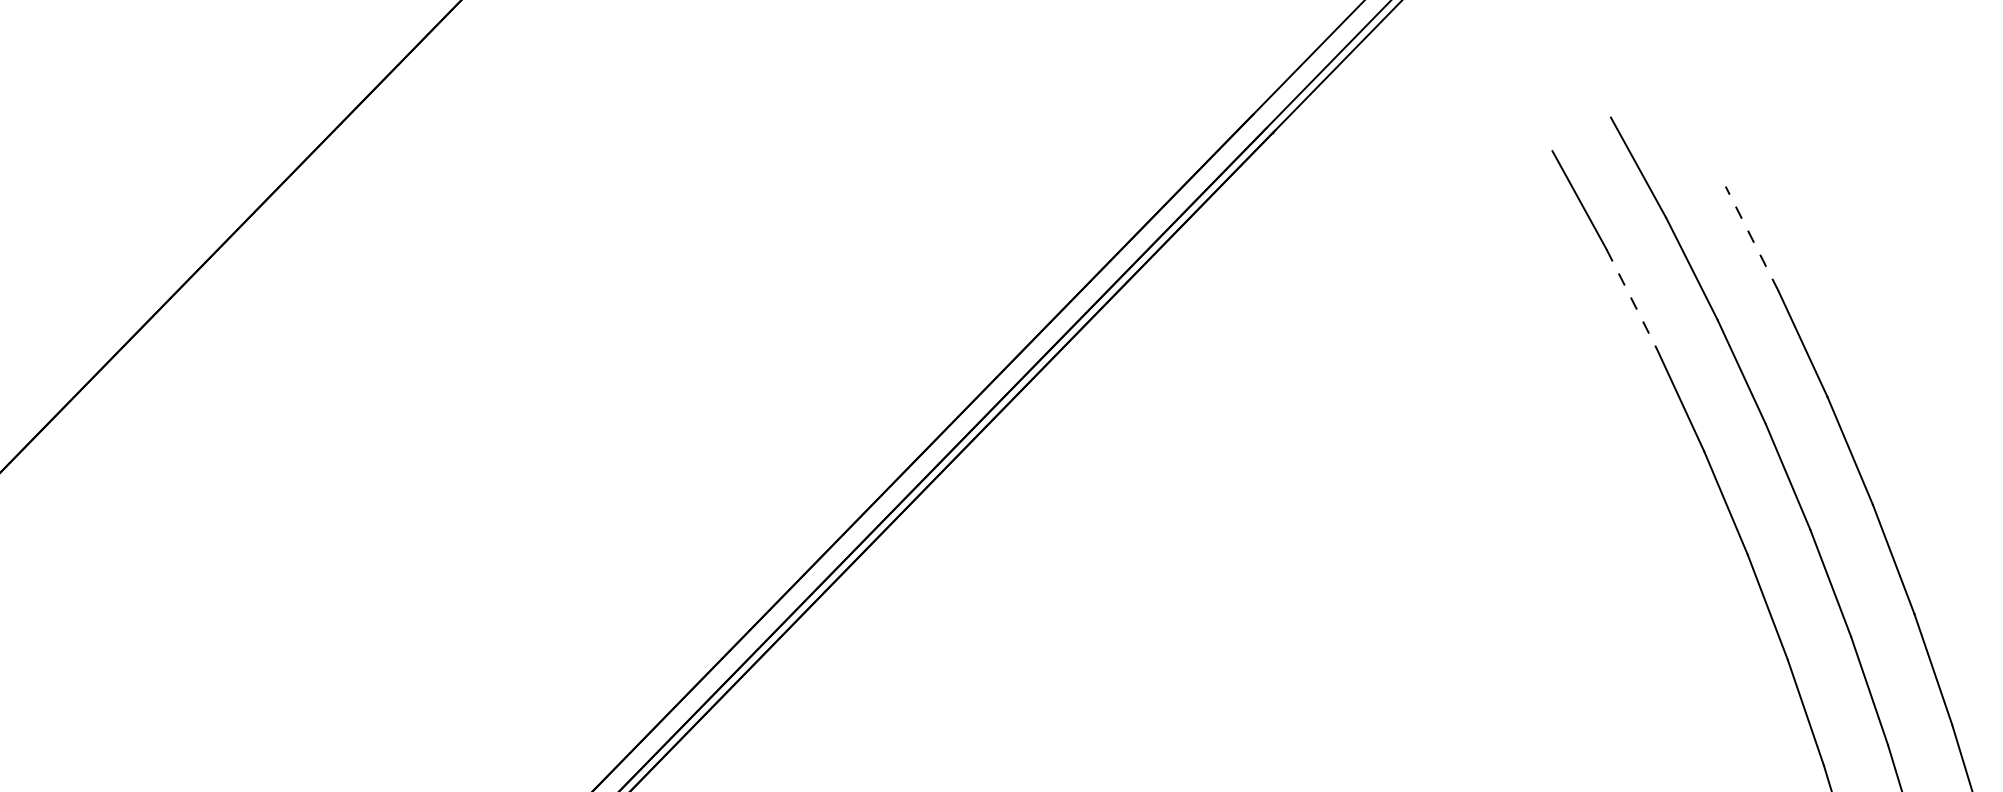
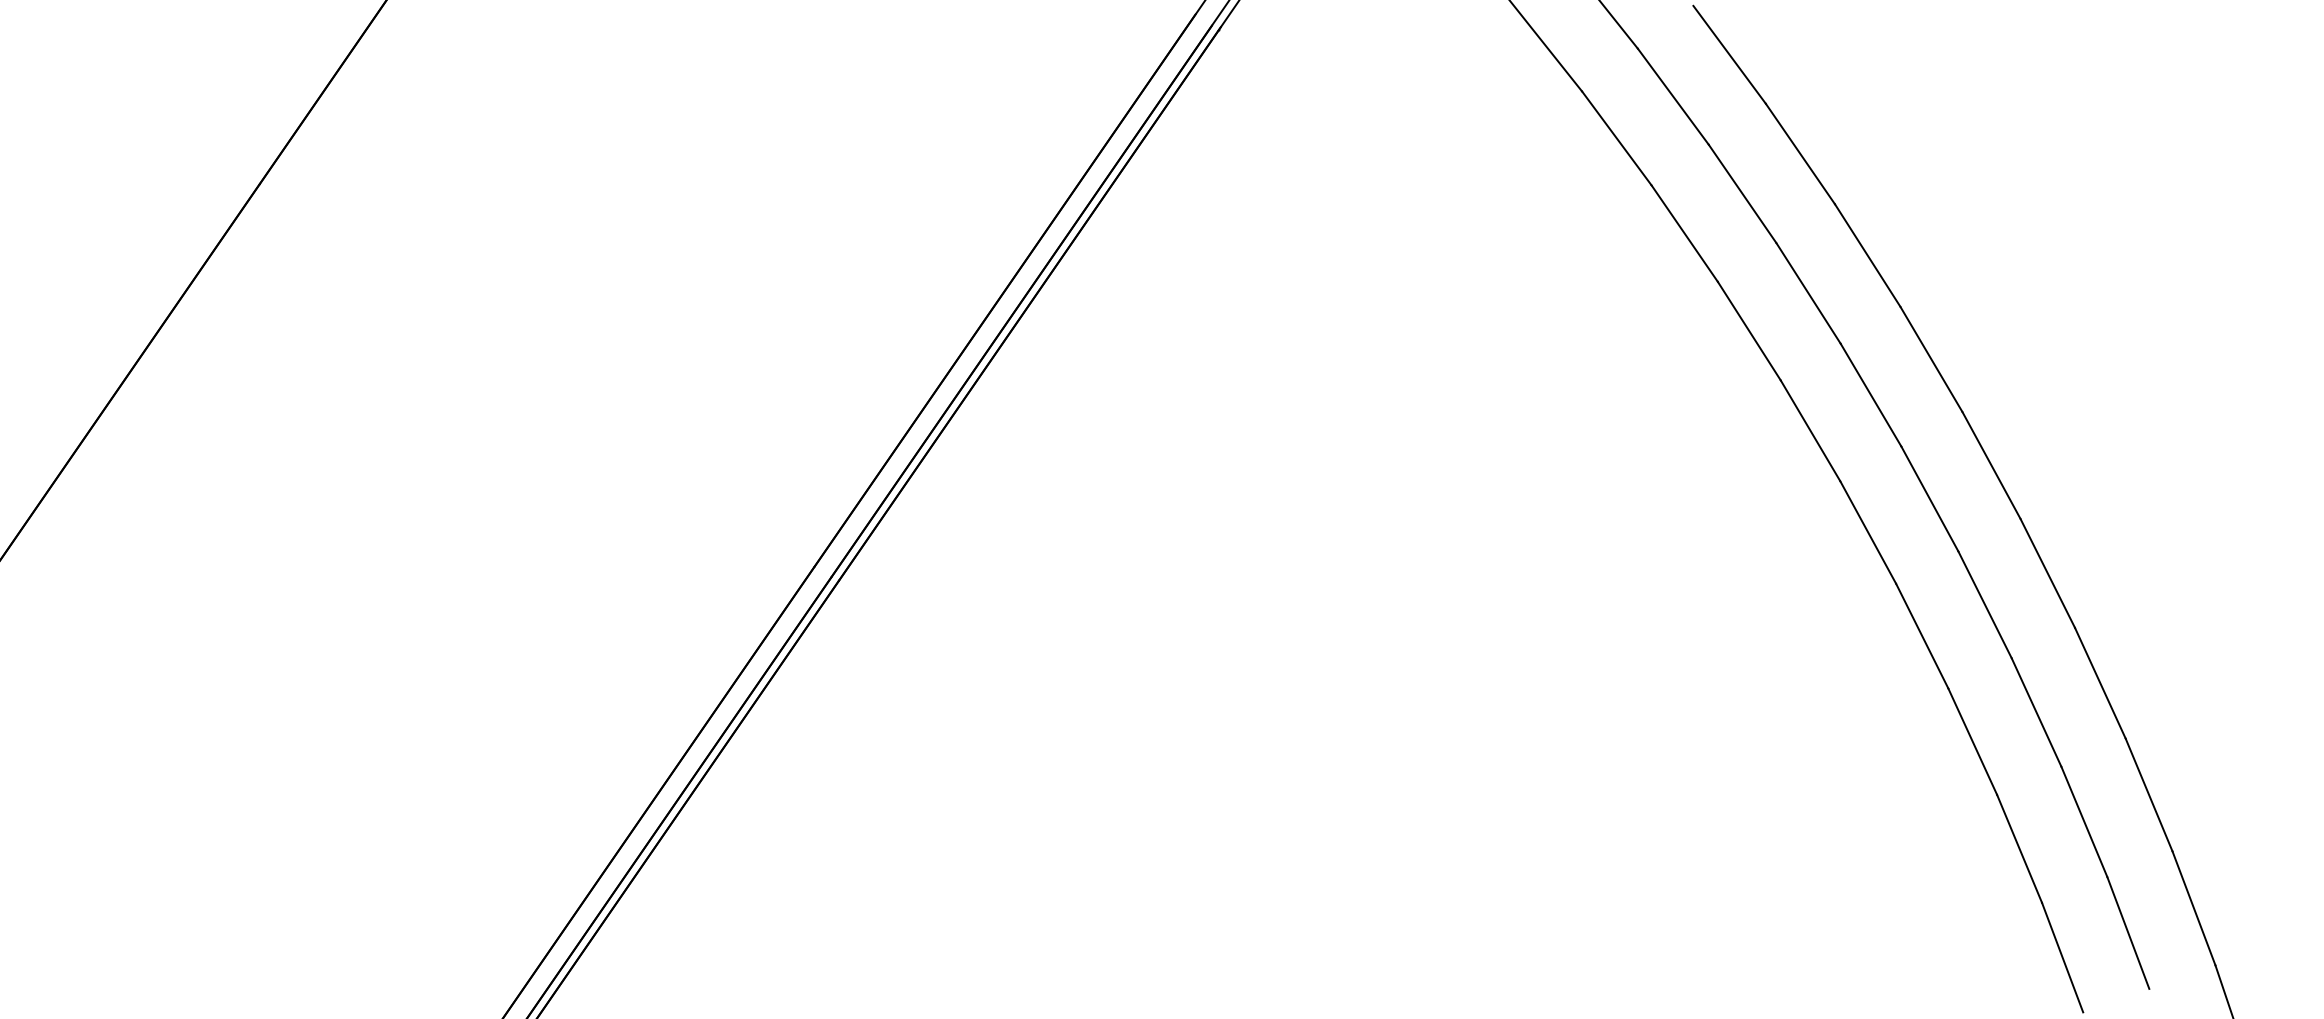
line: (1751, 238) -> (1729, 54), dashed -> solid
line: (1632, 299) -> (1617, 138), dashed -> solid

